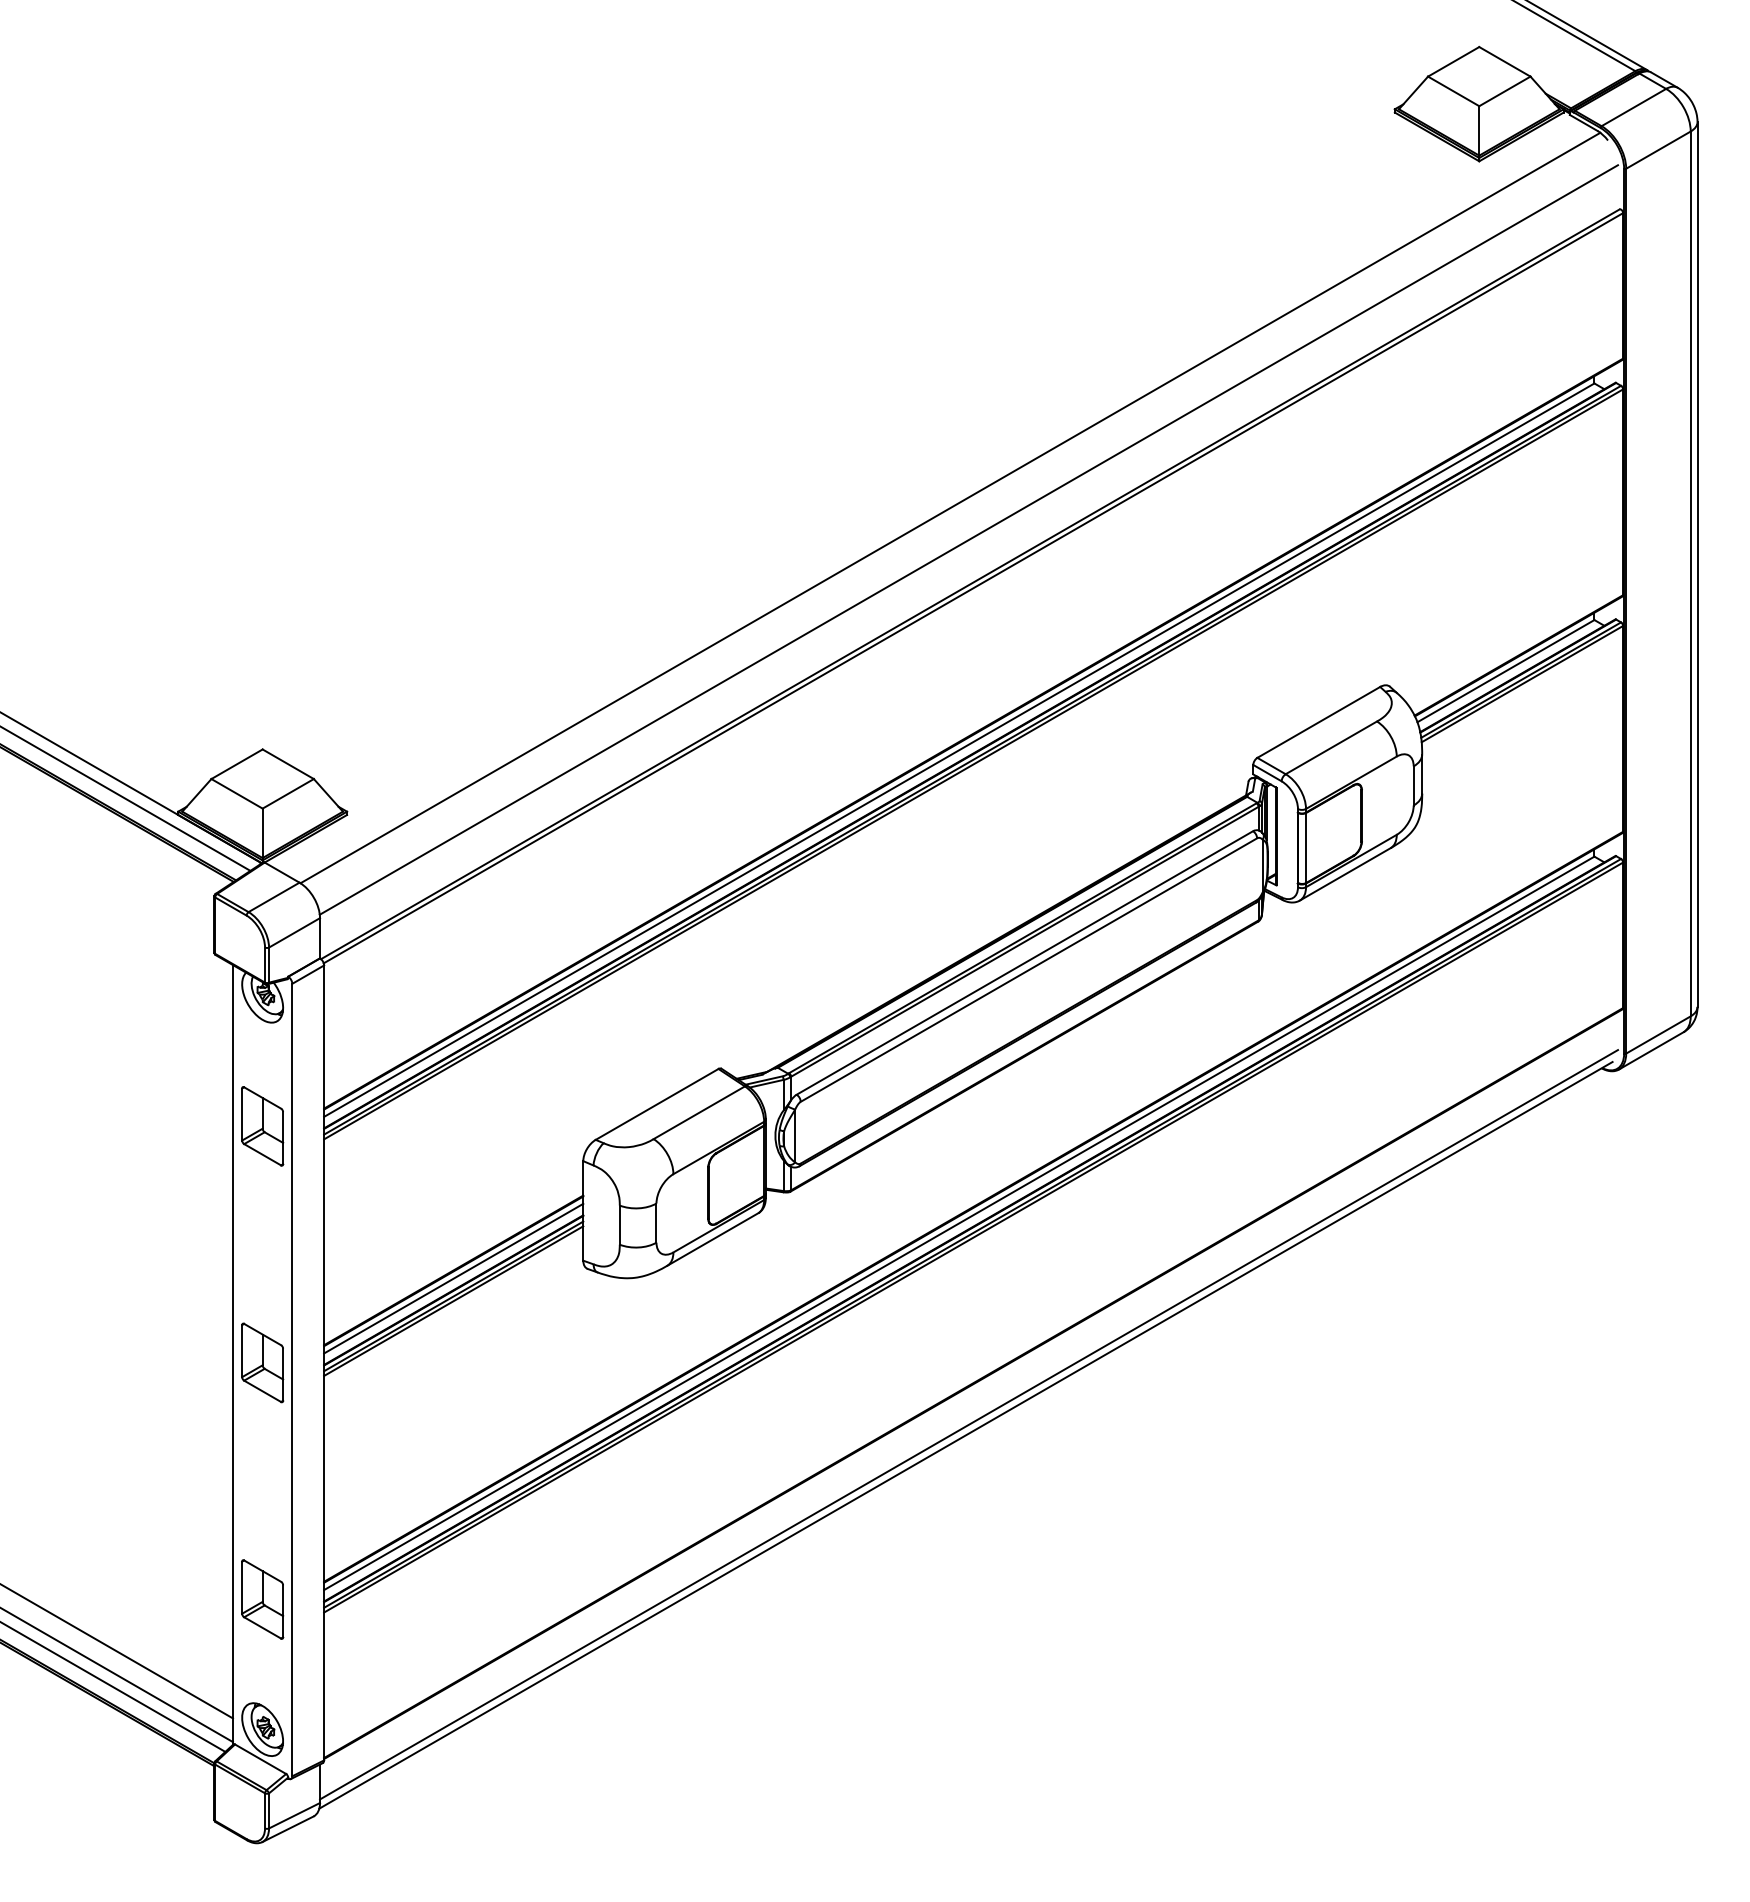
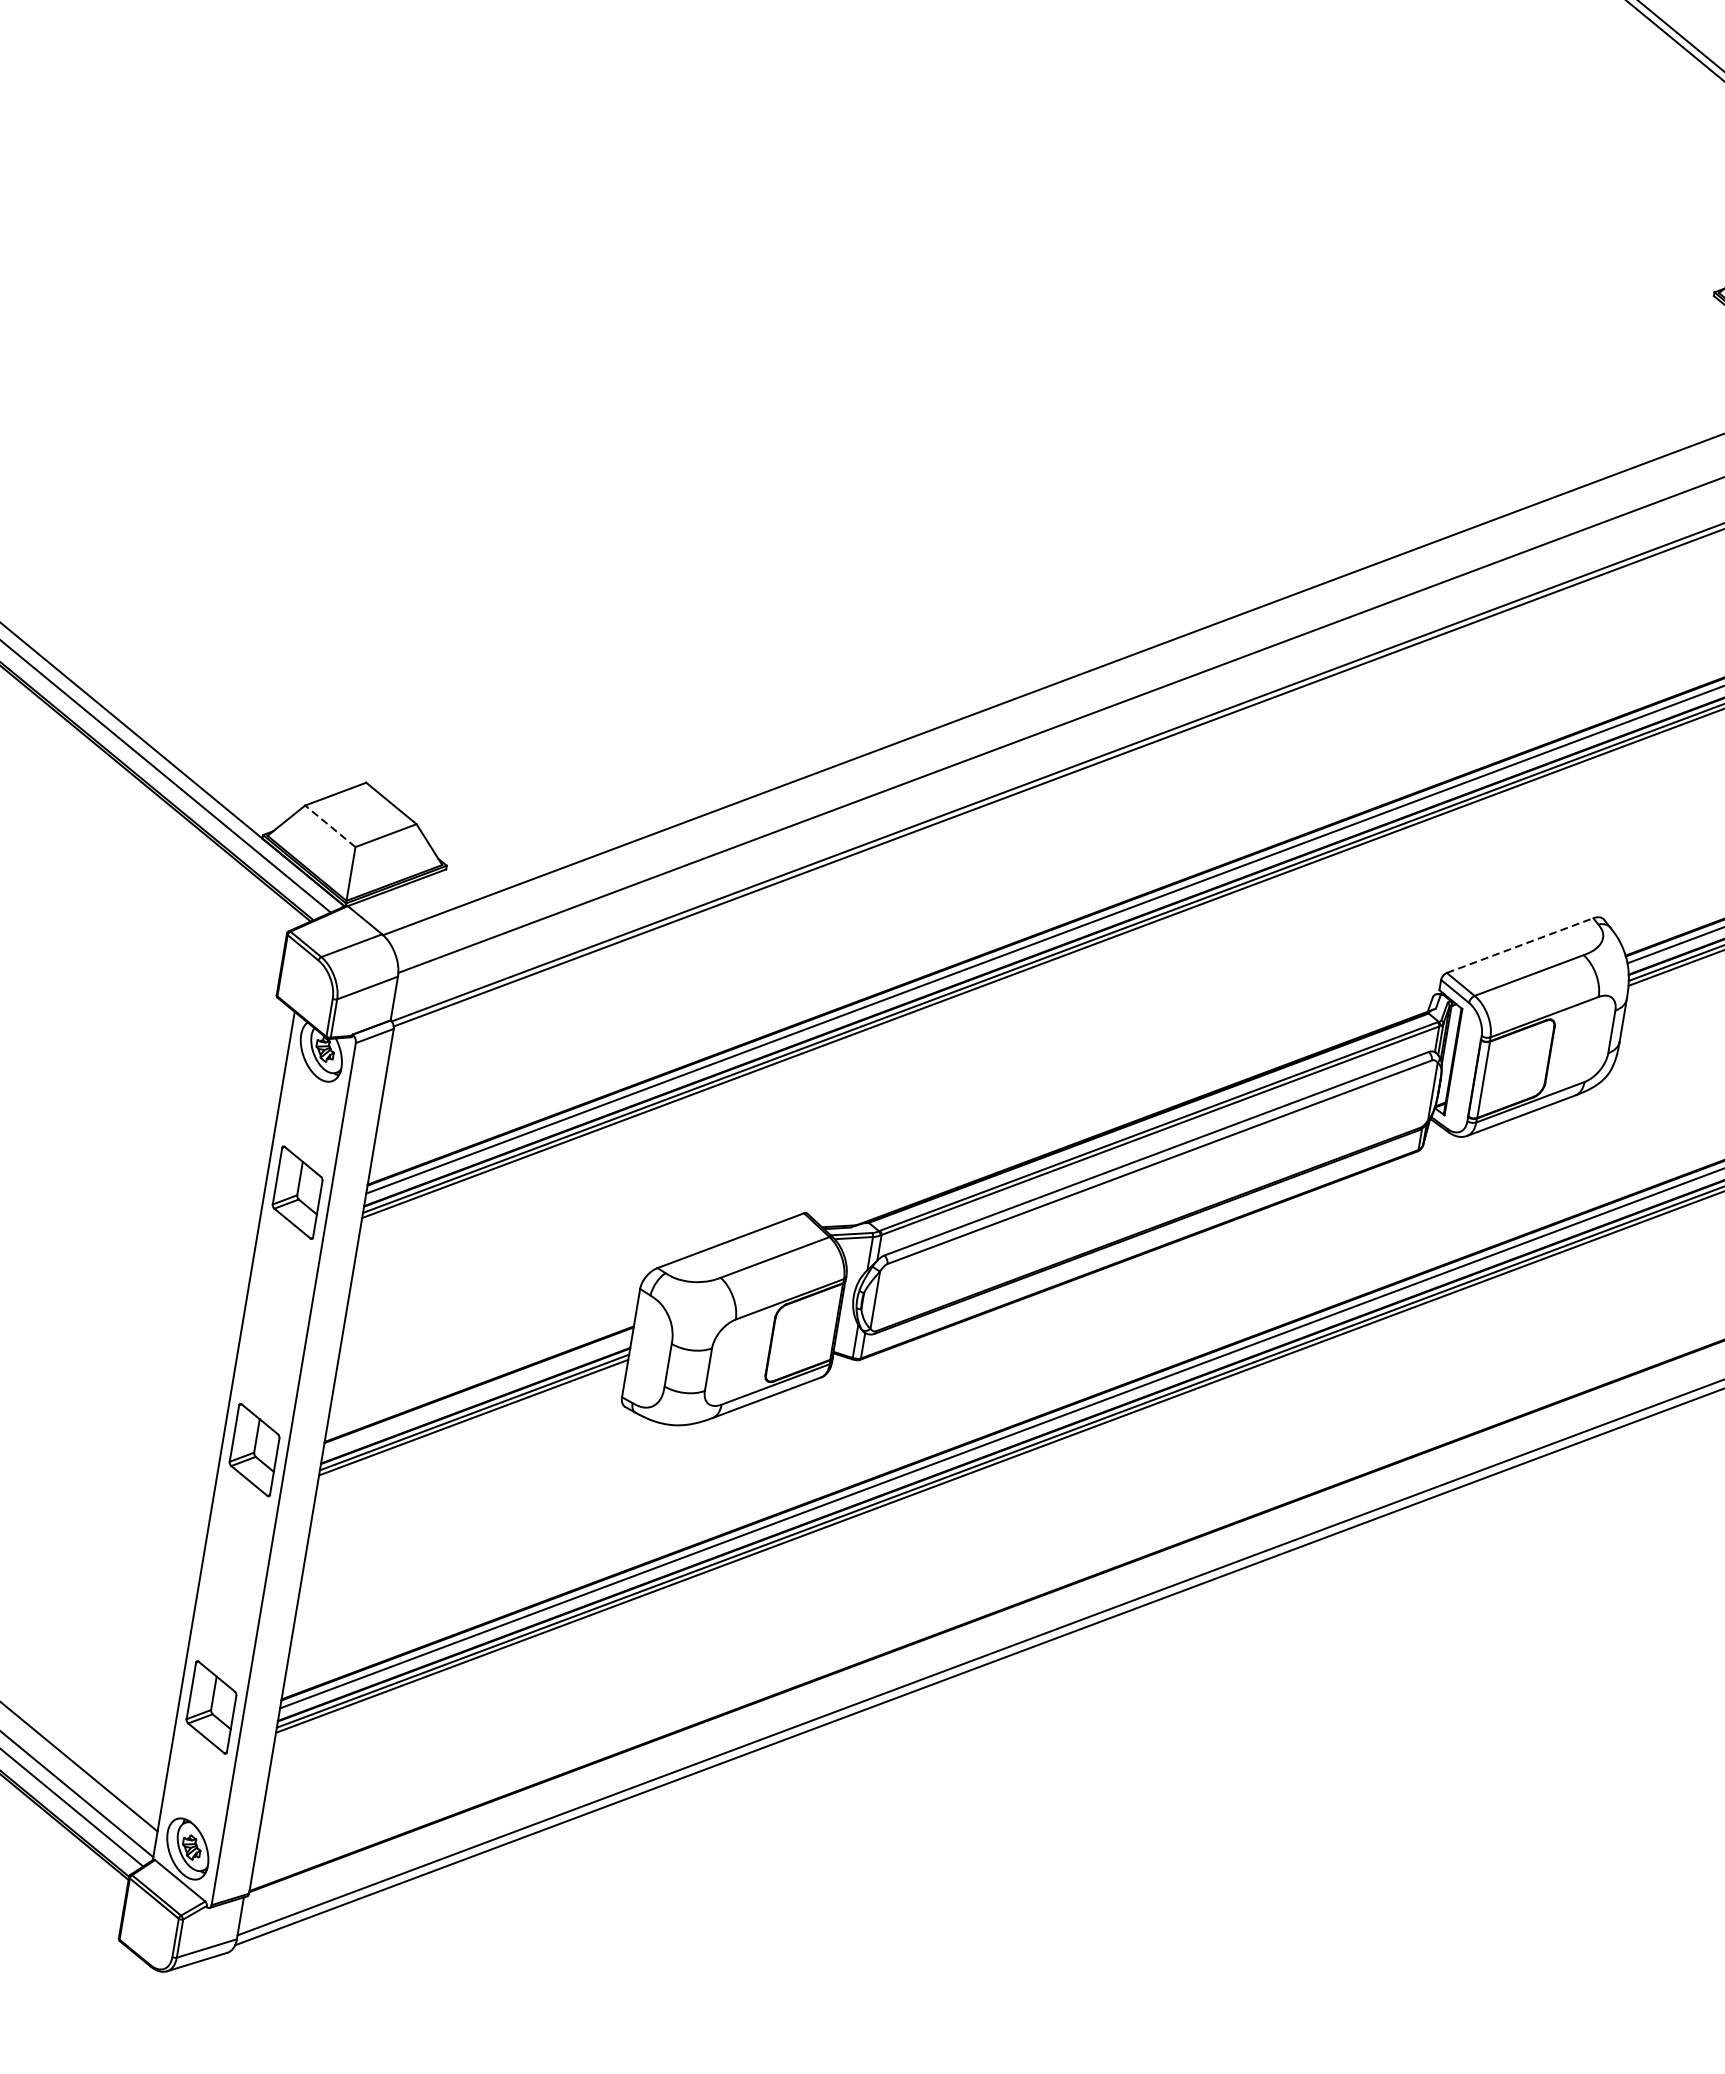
line: (1318, 722) -> (1519, 945), solid -> dashed
line: (237, 793) -> (330, 826), solid -> dashed
line: (453, 1278) -> (477, 1392), removed

